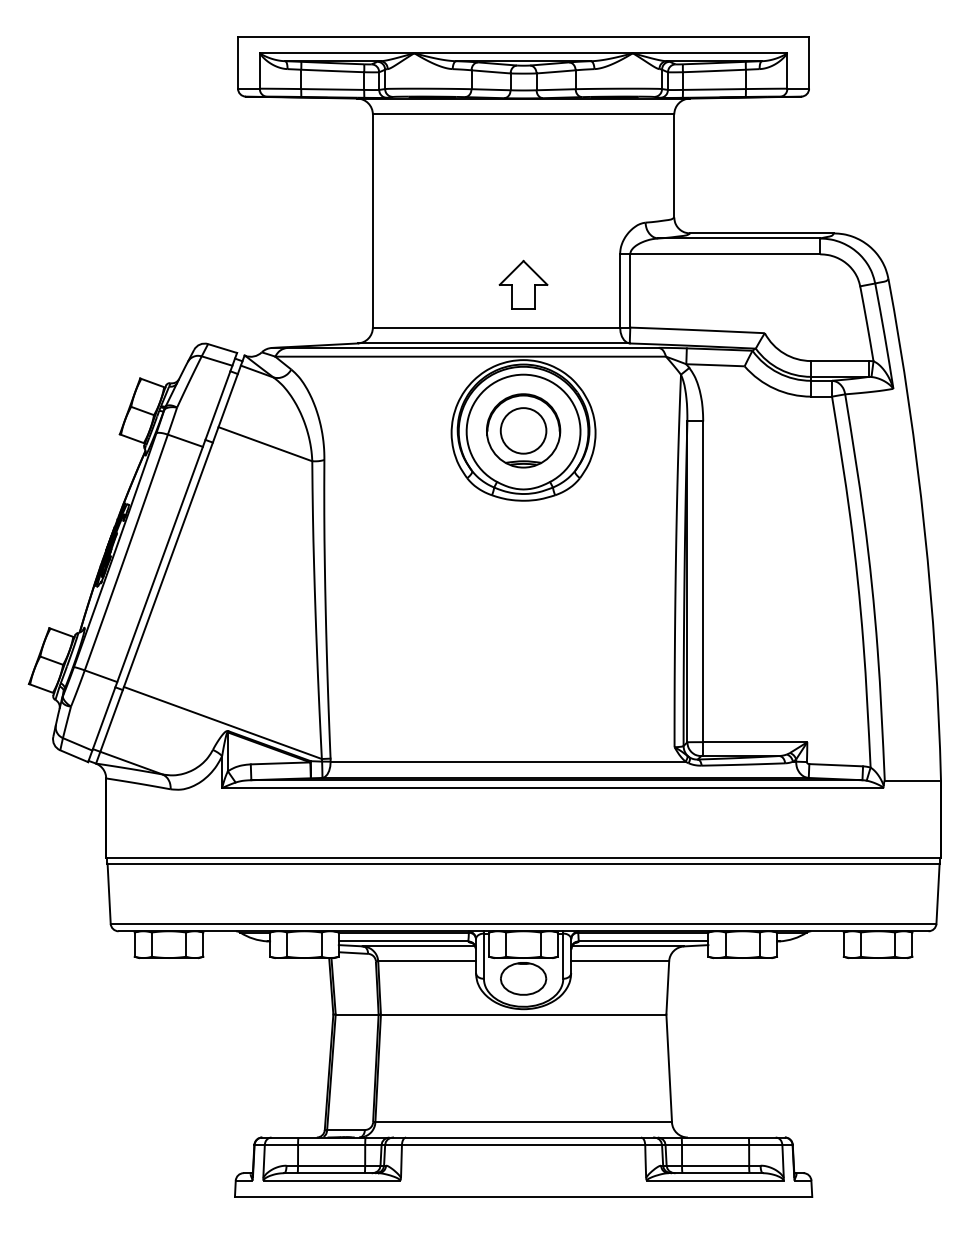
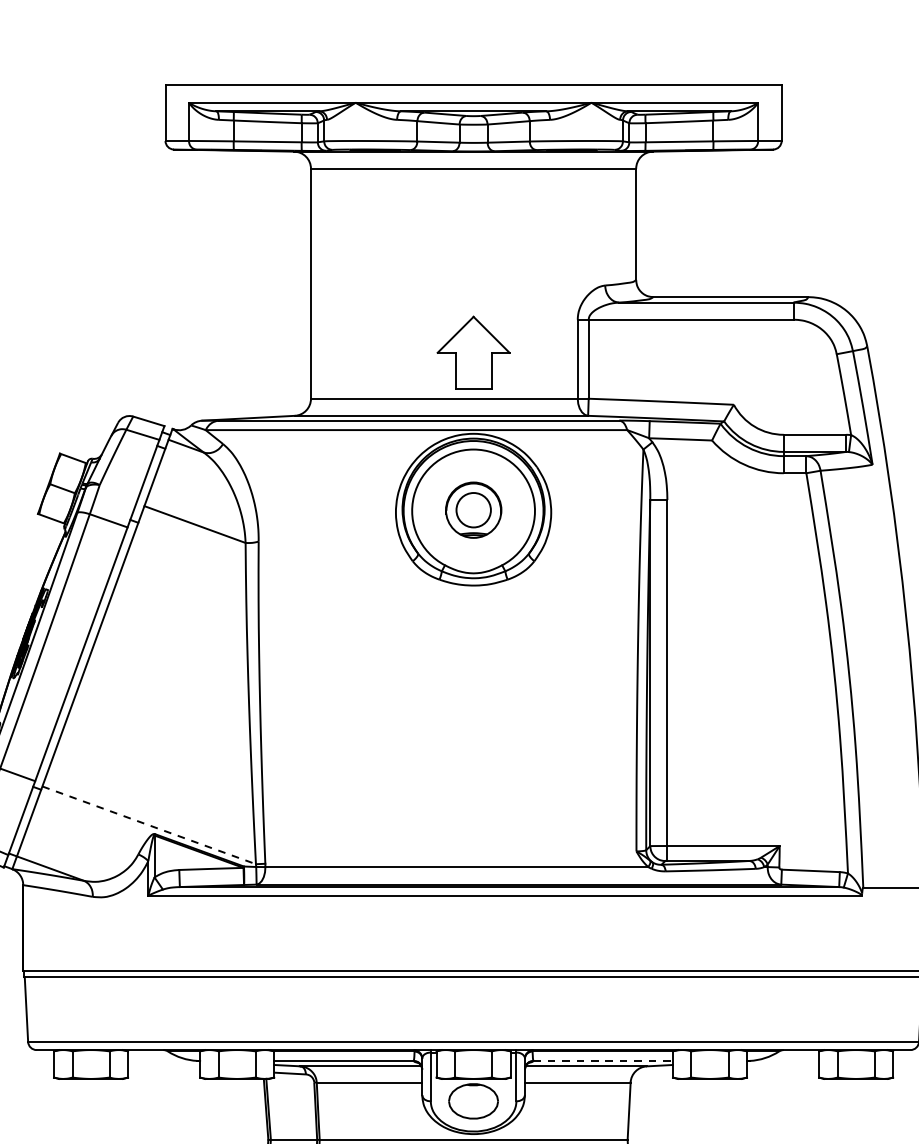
part: (523, 284) -> (473, 352), size x1.4
part: (523, 430) -> (473, 509), size x0.7
line: (223, 723) -> (149, 825), solid -> dashed
line: (643, 941) -> (602, 1061), solid -> dashed

